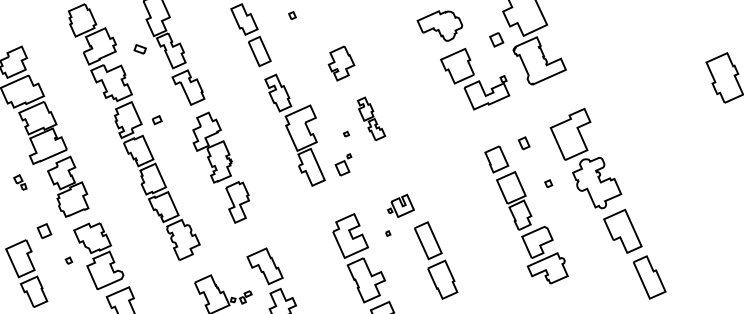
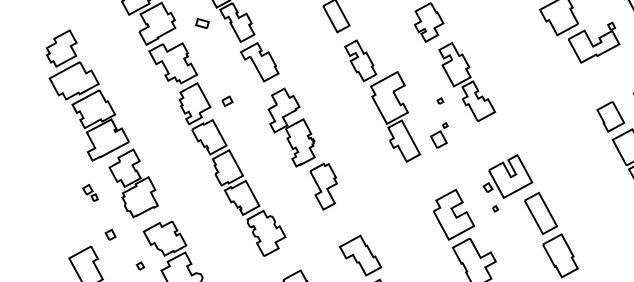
part: (371, 118) -> (467, 81), size x1.67
part: (20, 182) -> (90, 193), moved
part: (400, 205) -> (506, 176), size x1.67
part: (44, 230) -> (110, 234), size x0.62

